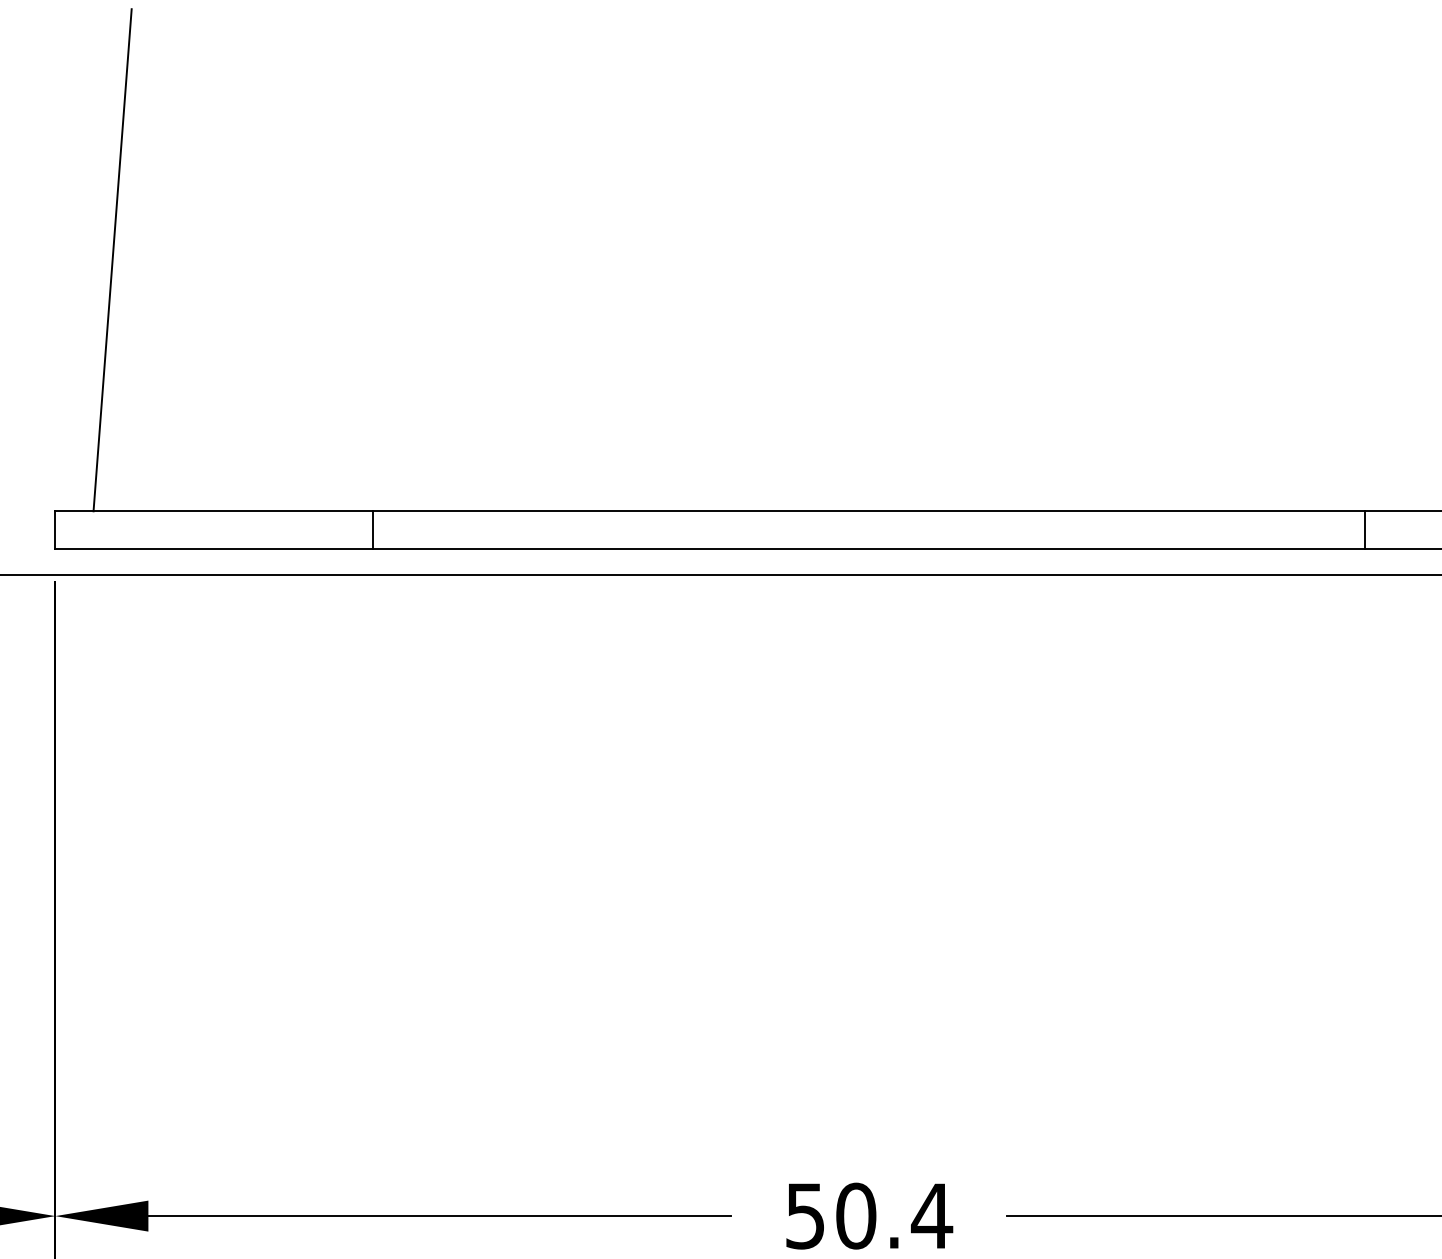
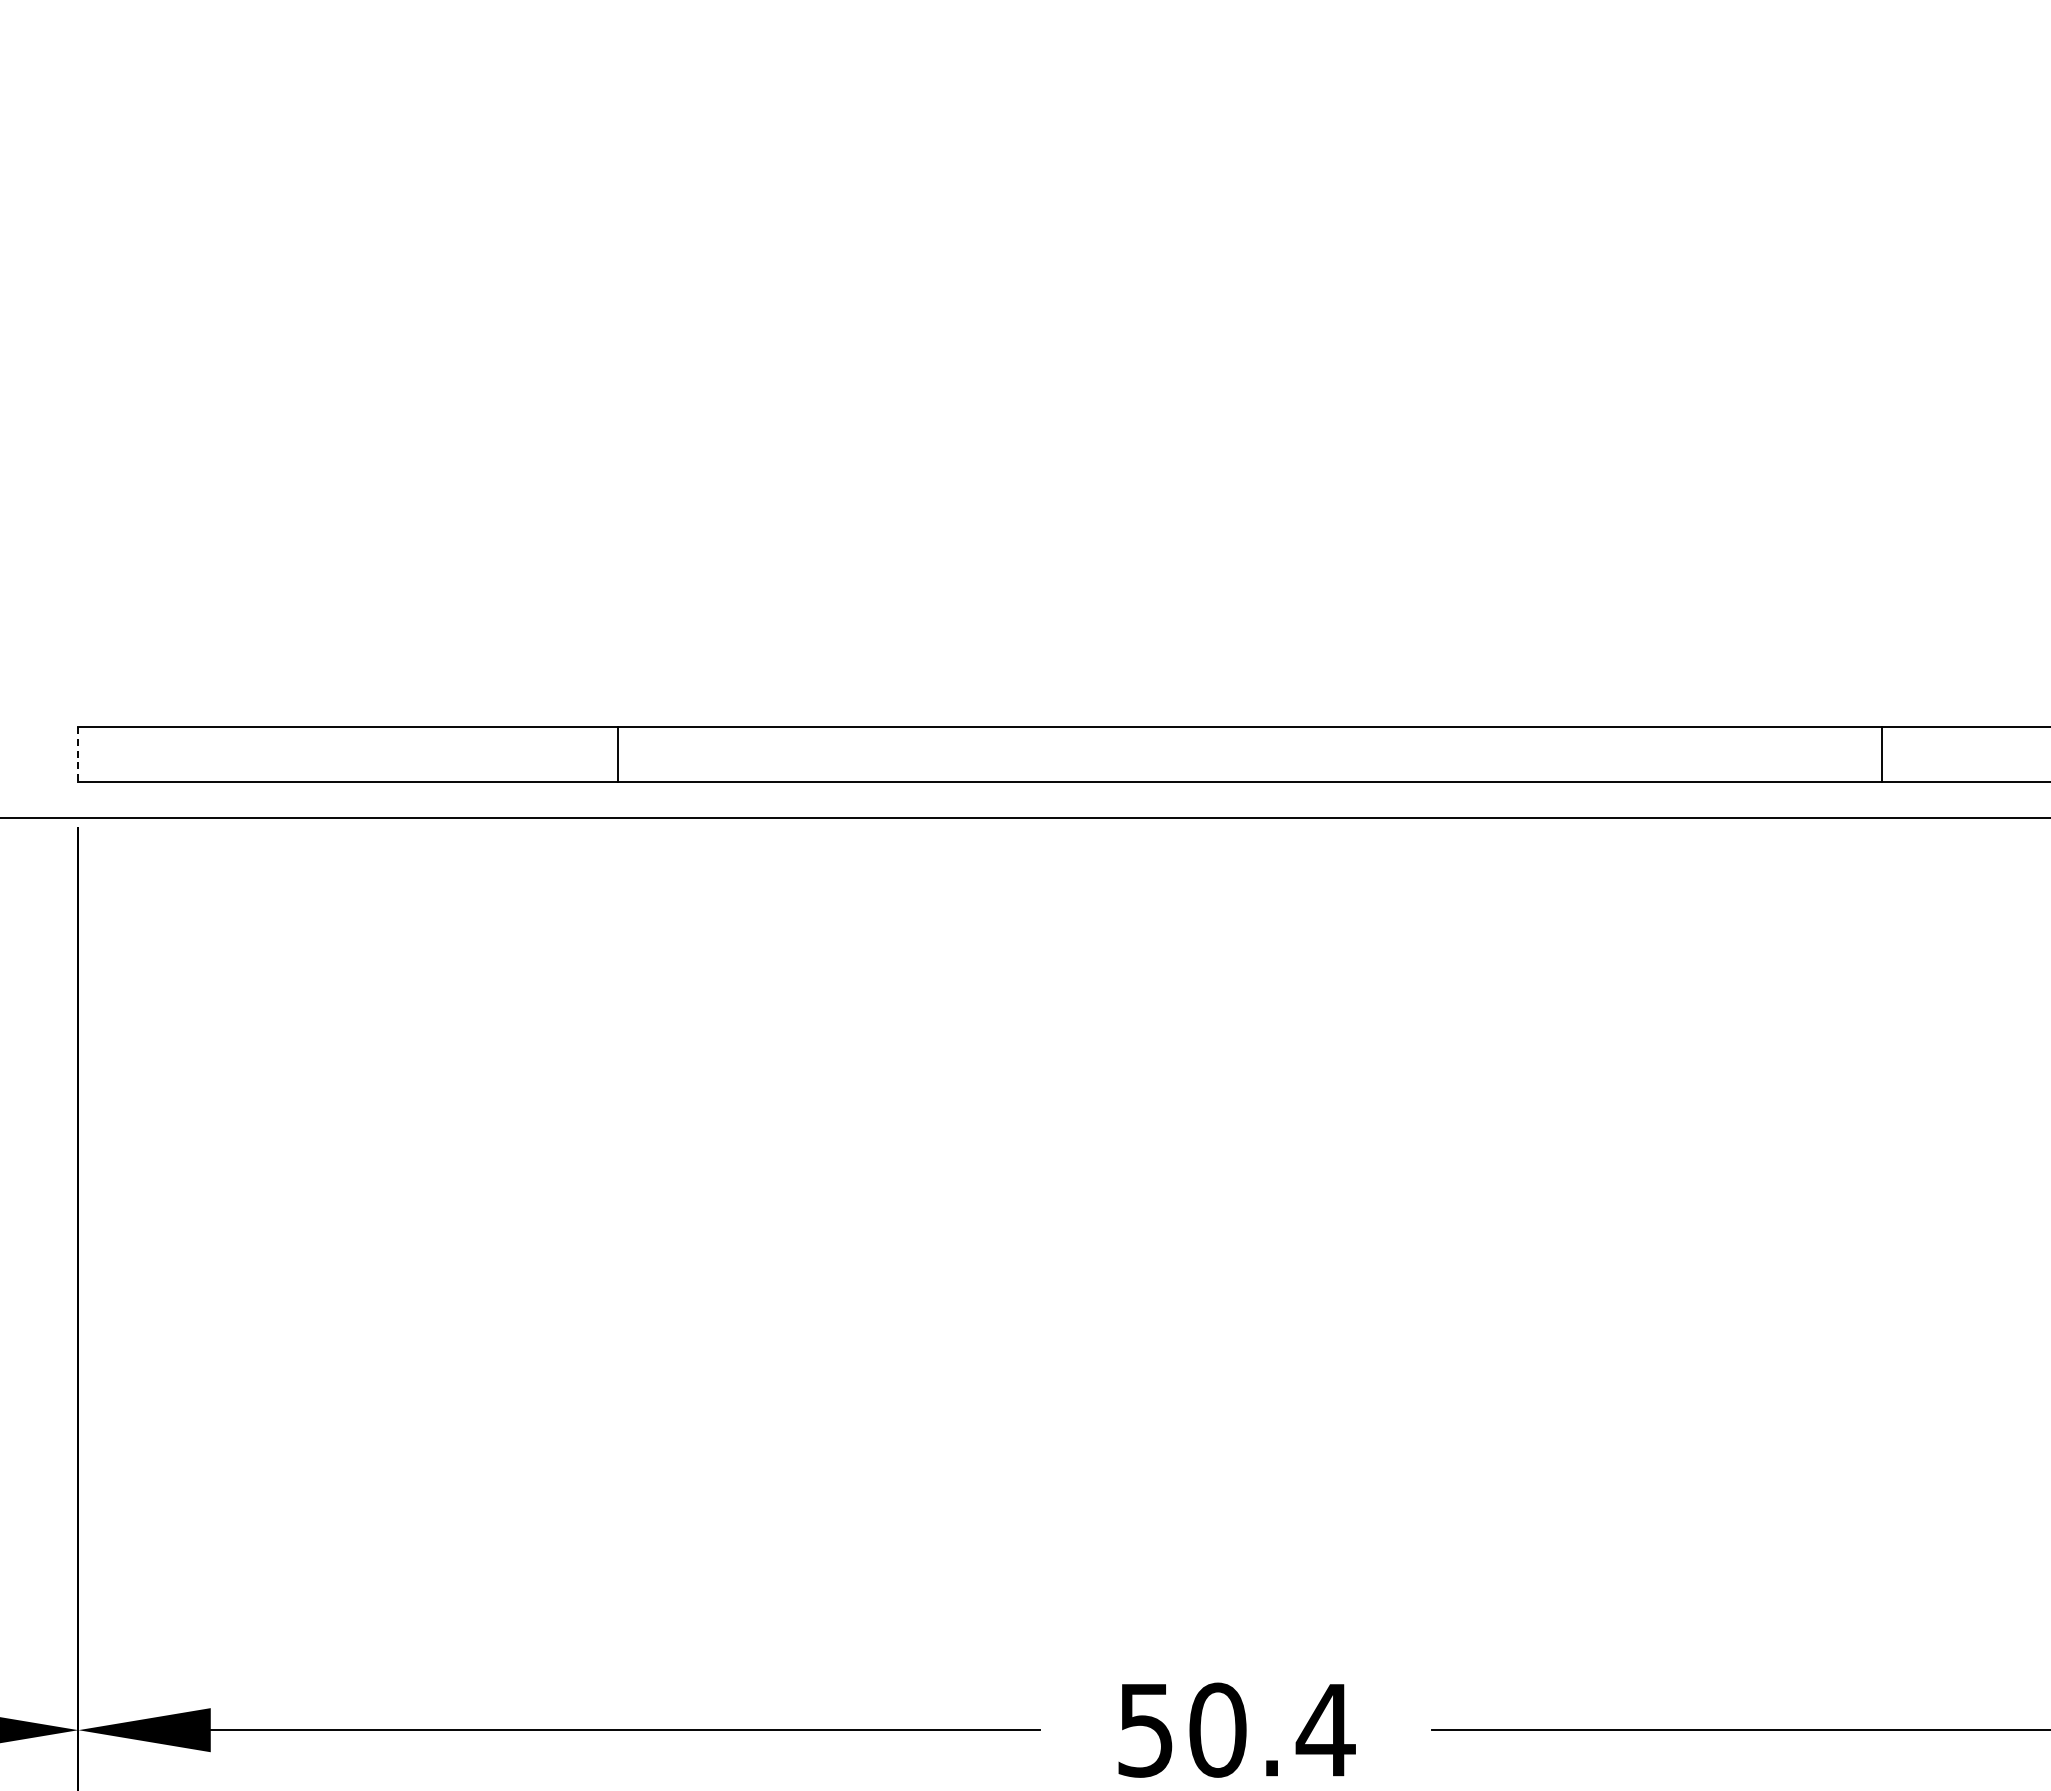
line: (112, 259) -> (159, 369), removed
line: (55, 530) -> (78, 754), solid -> dashed
line: (373, 530) -> (617, 754), moved
line: (1364, 530) -> (1882, 754), moved

